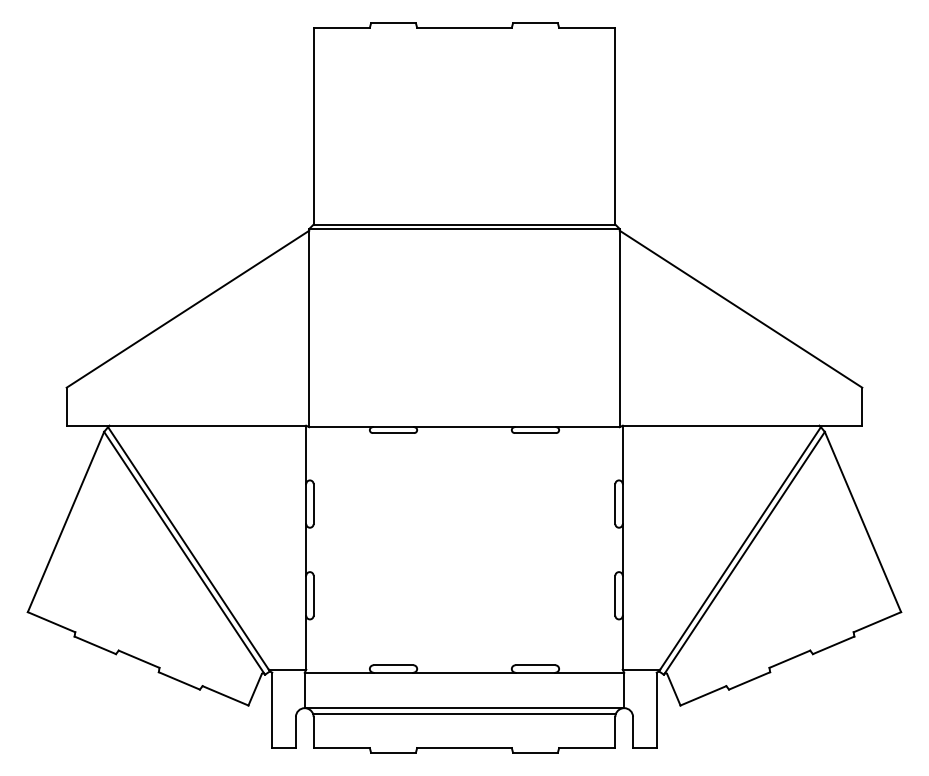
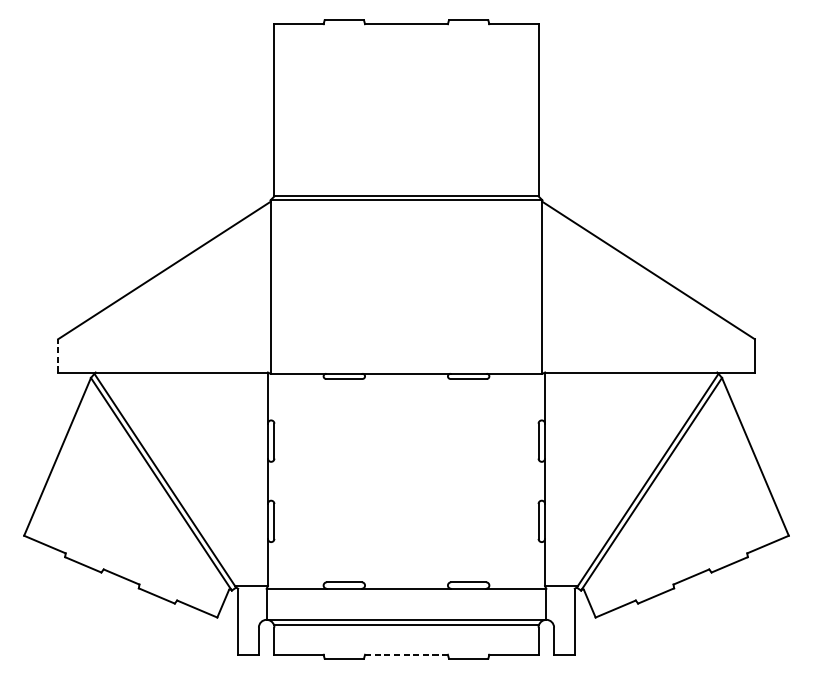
line: (66, 406) -> (58, 355), solid -> dashed
line: (464, 748) -> (406, 655), solid -> dashed

